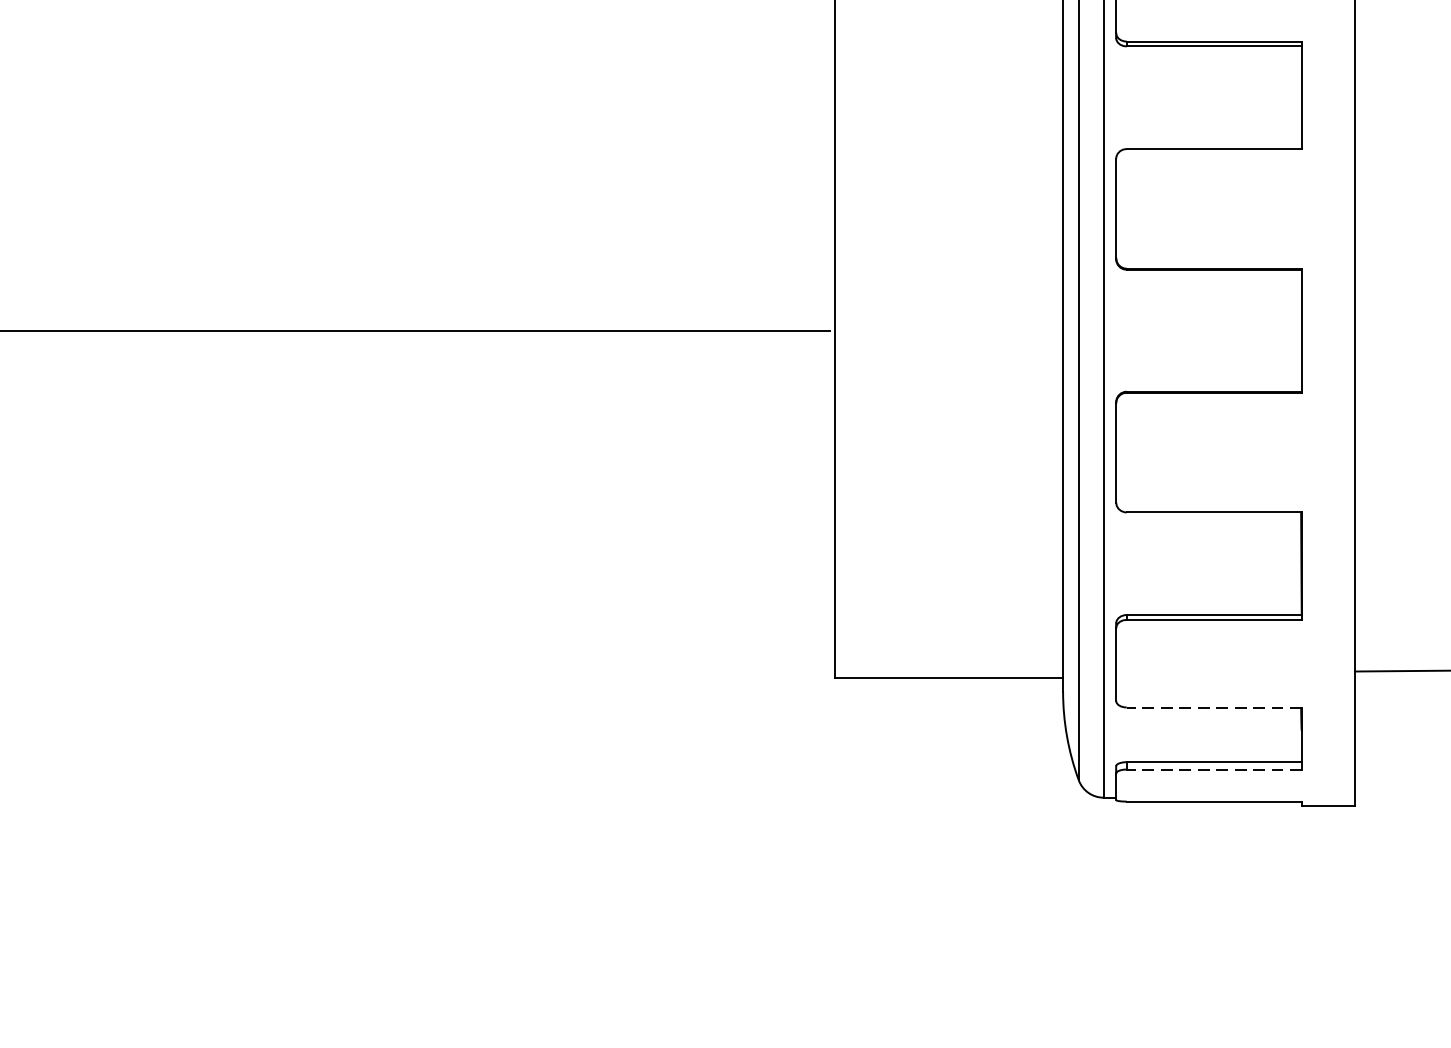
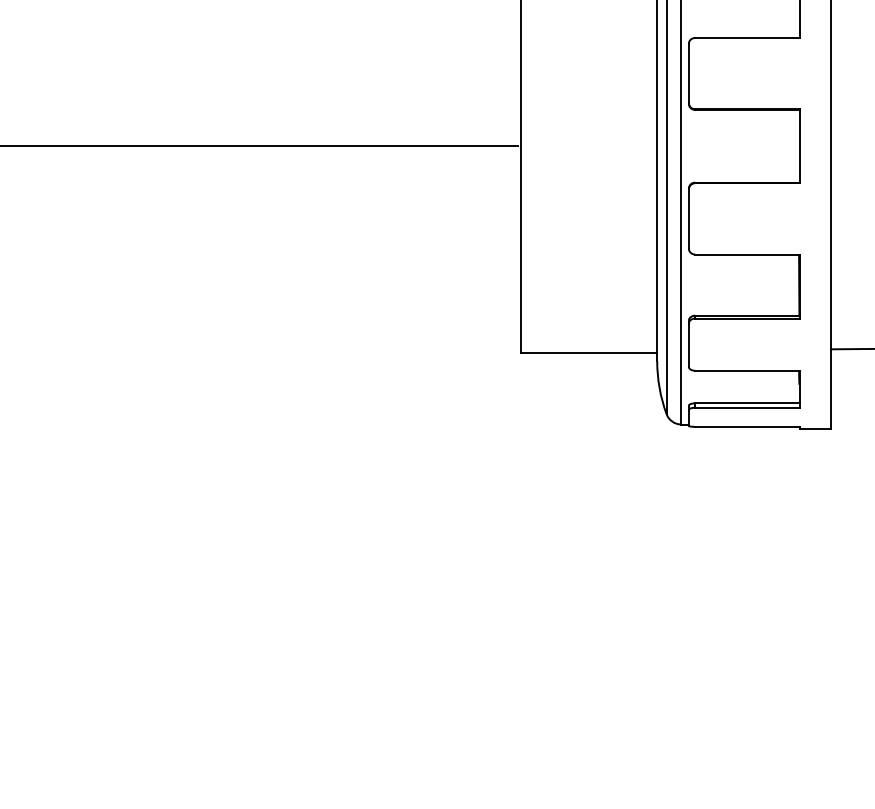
line: (1212, 707) -> (746, 370), dashed -> solid
line: (1212, 769) -> (746, 407), dashed -> solid

